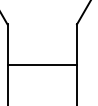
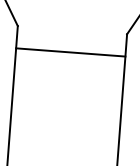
line: (41, 64) -> (69, 52), moved

